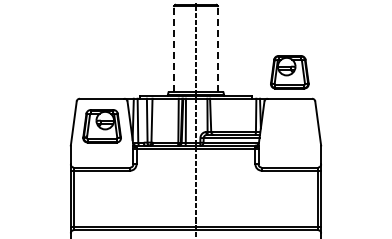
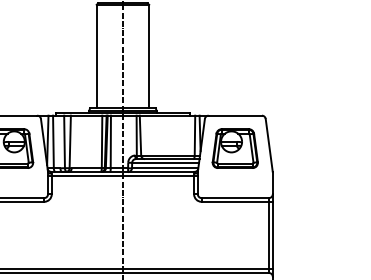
line: (174, 48) -> (97, 55), dashed -> solid
line: (217, 48) -> (148, 55), dashed -> solid
part: (289, 72) -> (234, 148), moved

